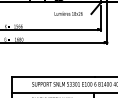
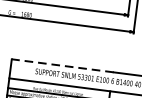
line: (53, 77) -> (62, 66), solid -> dashed

